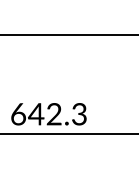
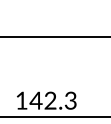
text: (18, 114) -> (21, 100), 642.3 -> 142.3

